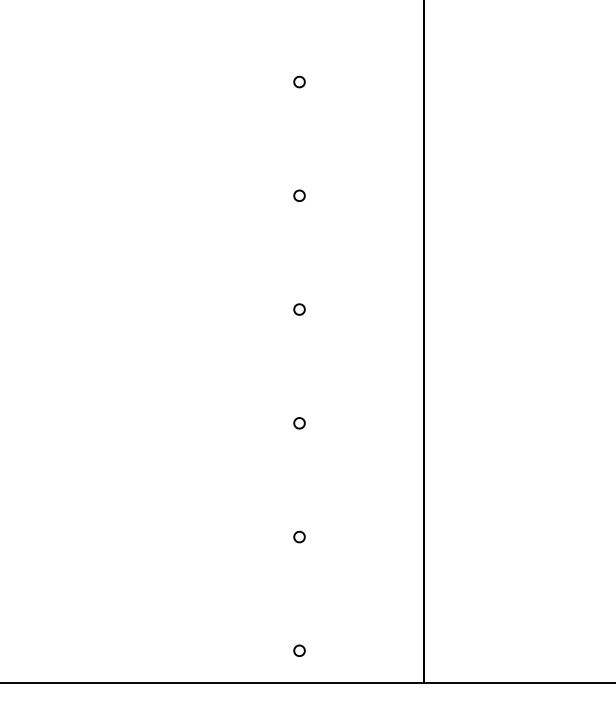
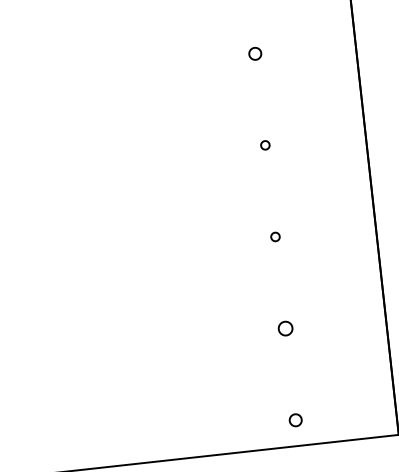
part: (299, 195) -> (255, 53), size x1.4
part: (299, 536) -> (285, 328), size x1.6
part: (299, 650) -> (295, 419), size x1.4

